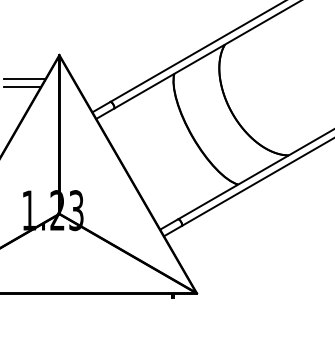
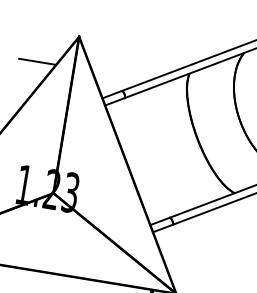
line: (24, 79) -> (40, 54), removed

